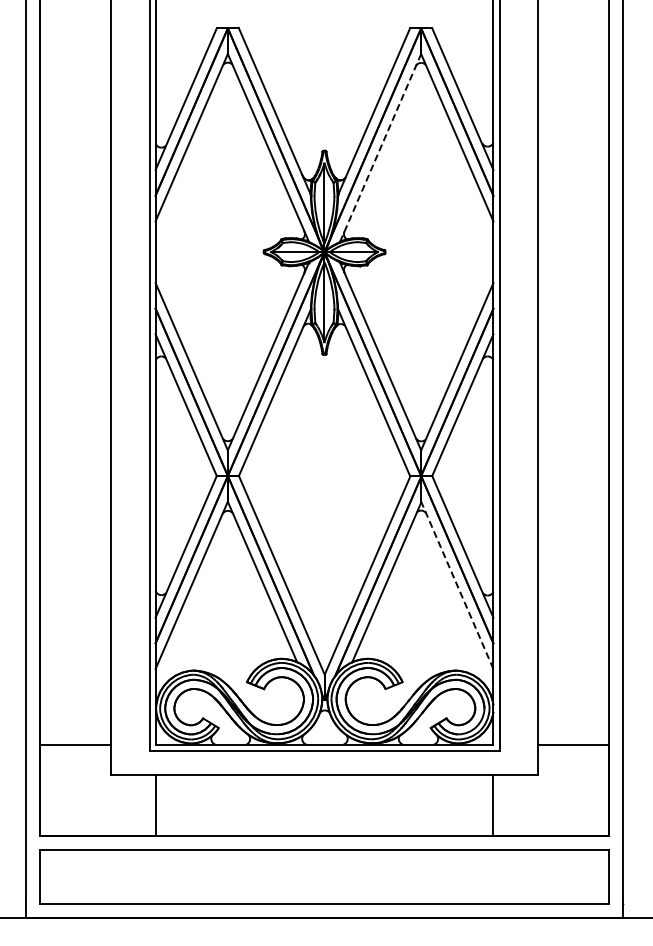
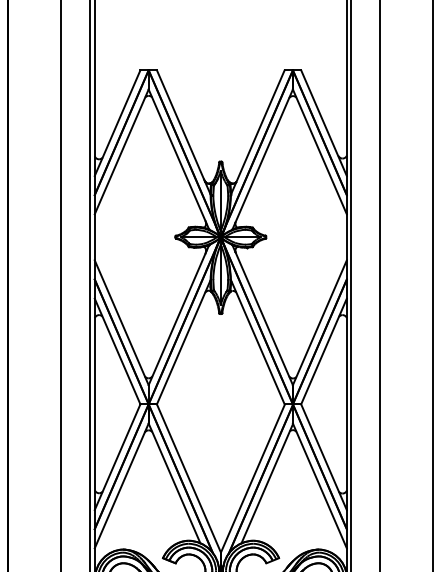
line: (380, 147) -> (262, 159), dashed -> solid
line: (457, 584) -> (320, 485), dashed -> solid

